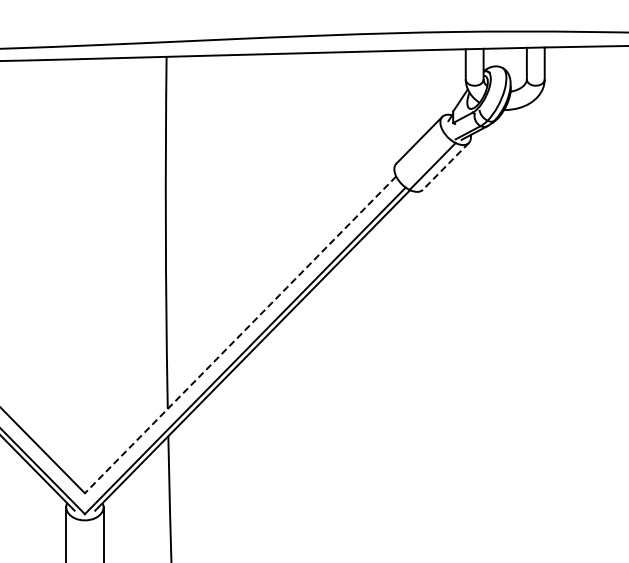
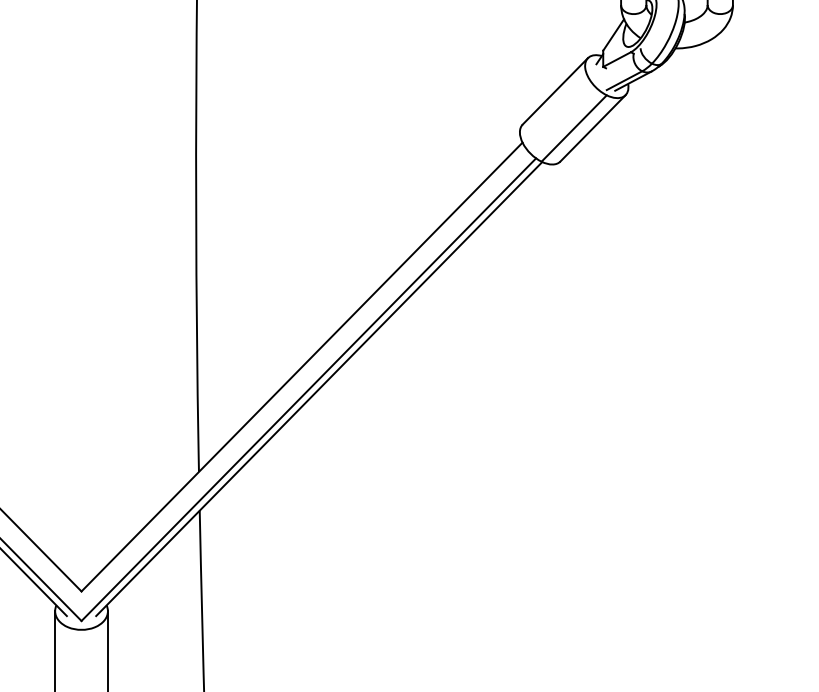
line: (445, 166) -> (592, 128), dashed -> solid
line: (240, 335) -> (301, 367), dashed -> solid

